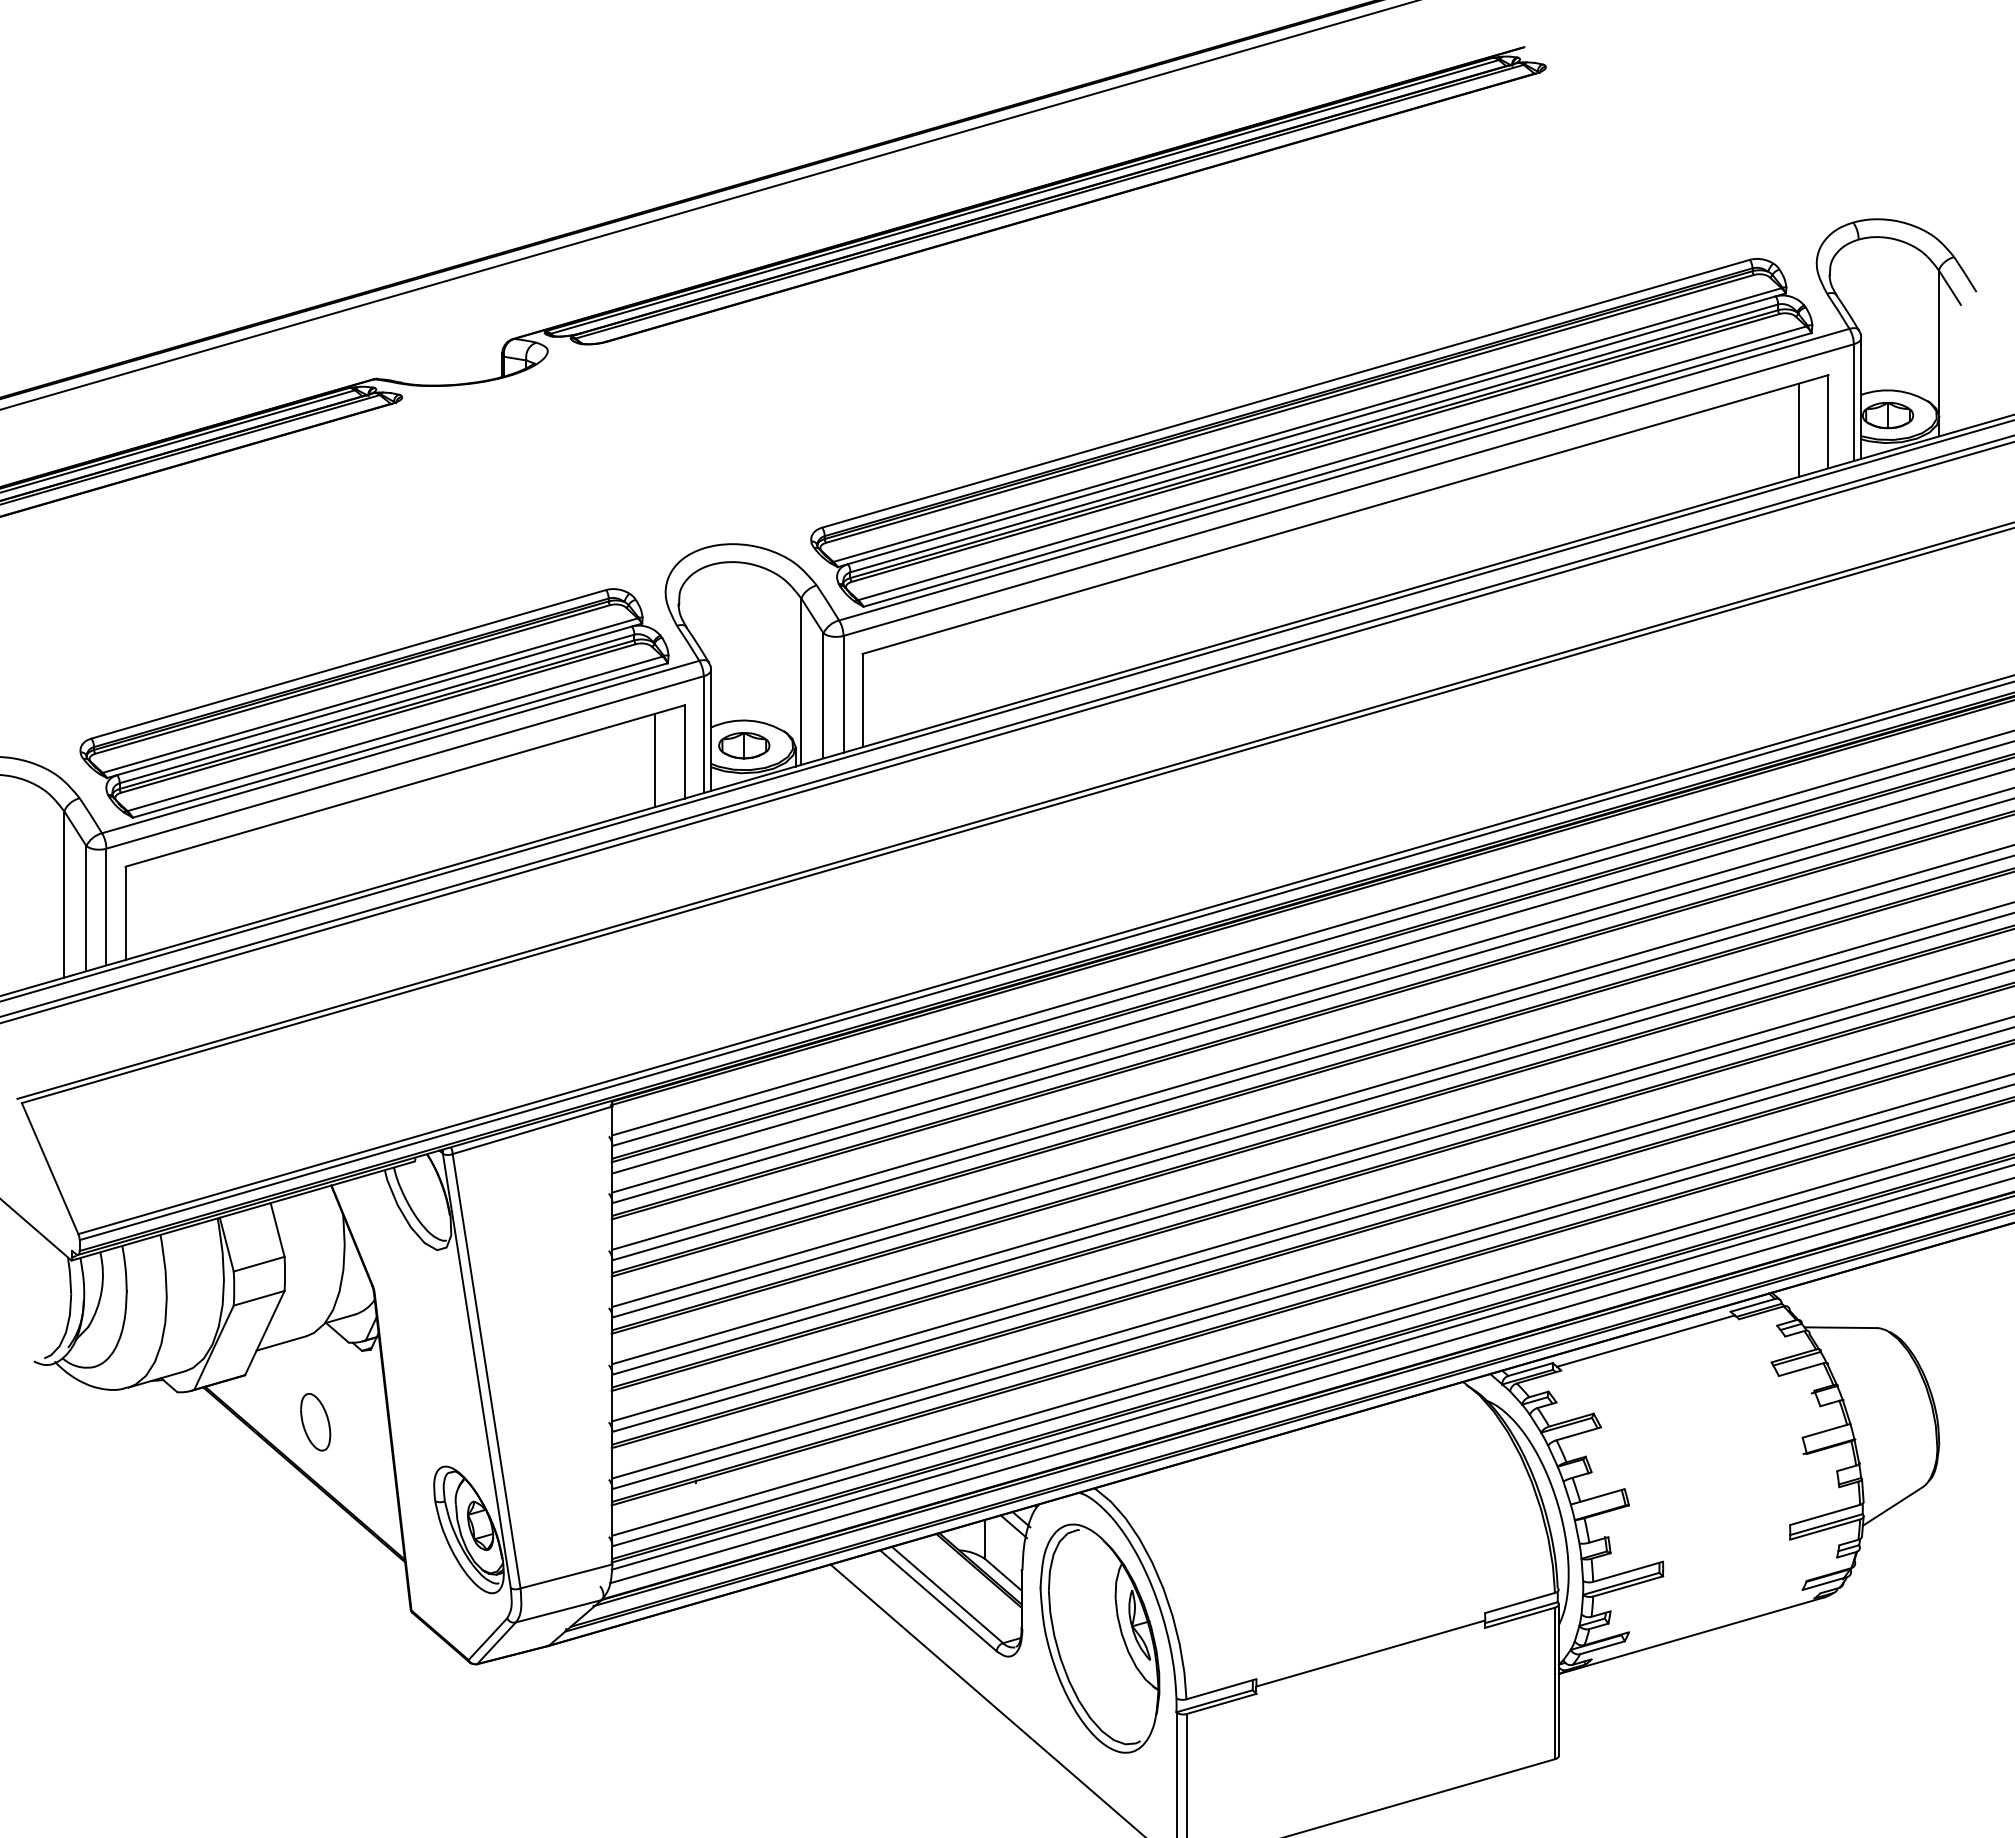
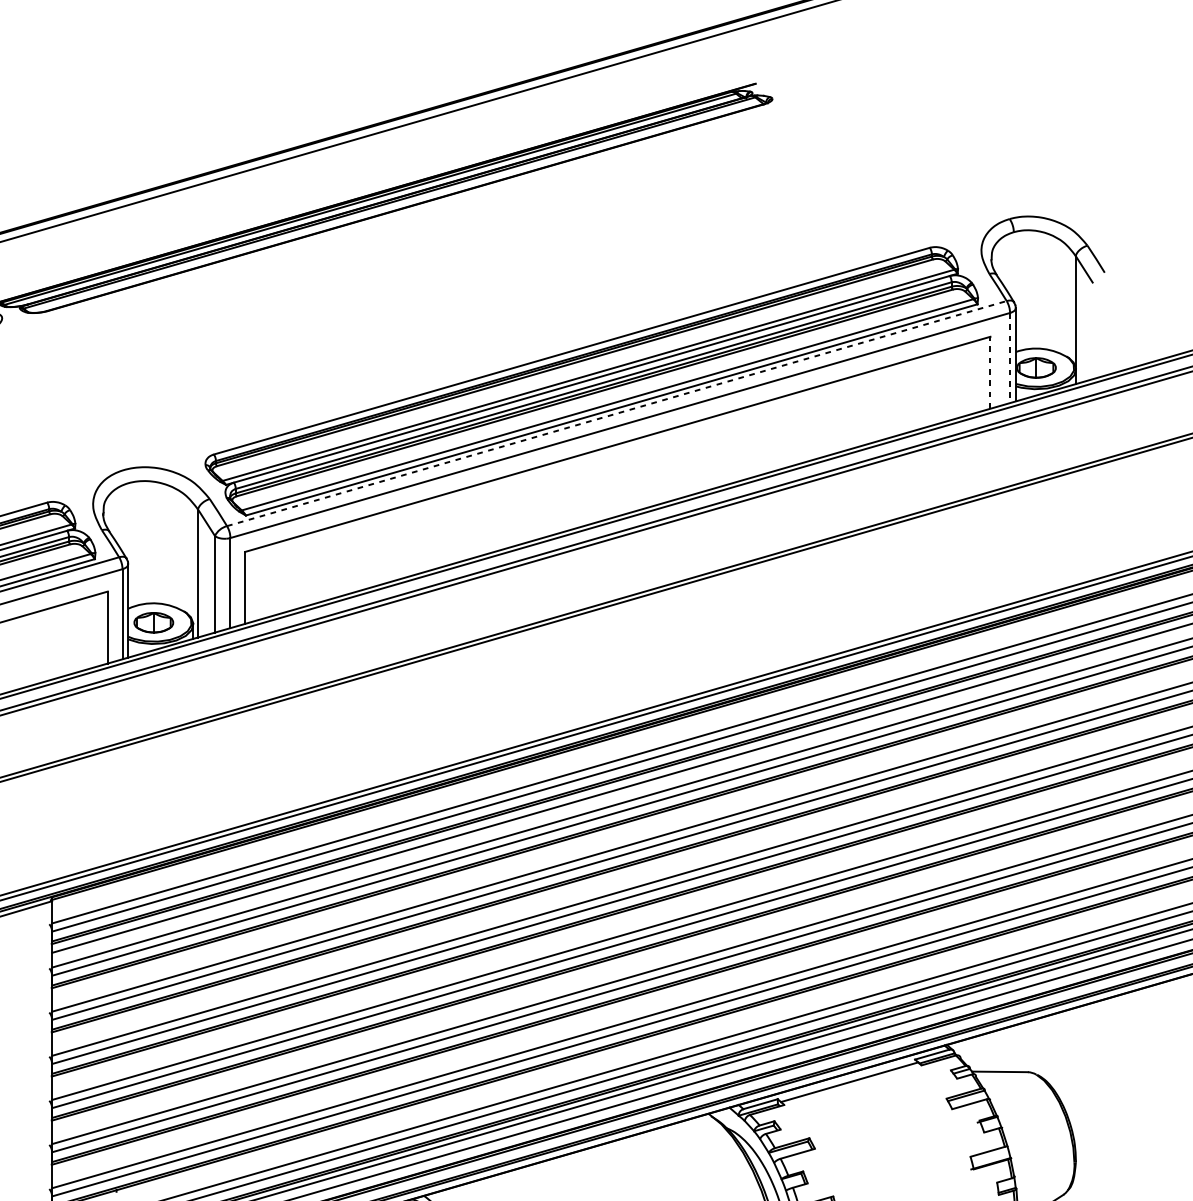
line: (1853, 403) -> (1009, 358), solid -> dashed
line: (1828, 421) -> (990, 372), solid -> dashed
line: (1799, 429) -> (968, 378), removed
line: (1344, 474) -> (617, 413), solid -> dashed
line: (655, 760) -> (85, 634), removed

